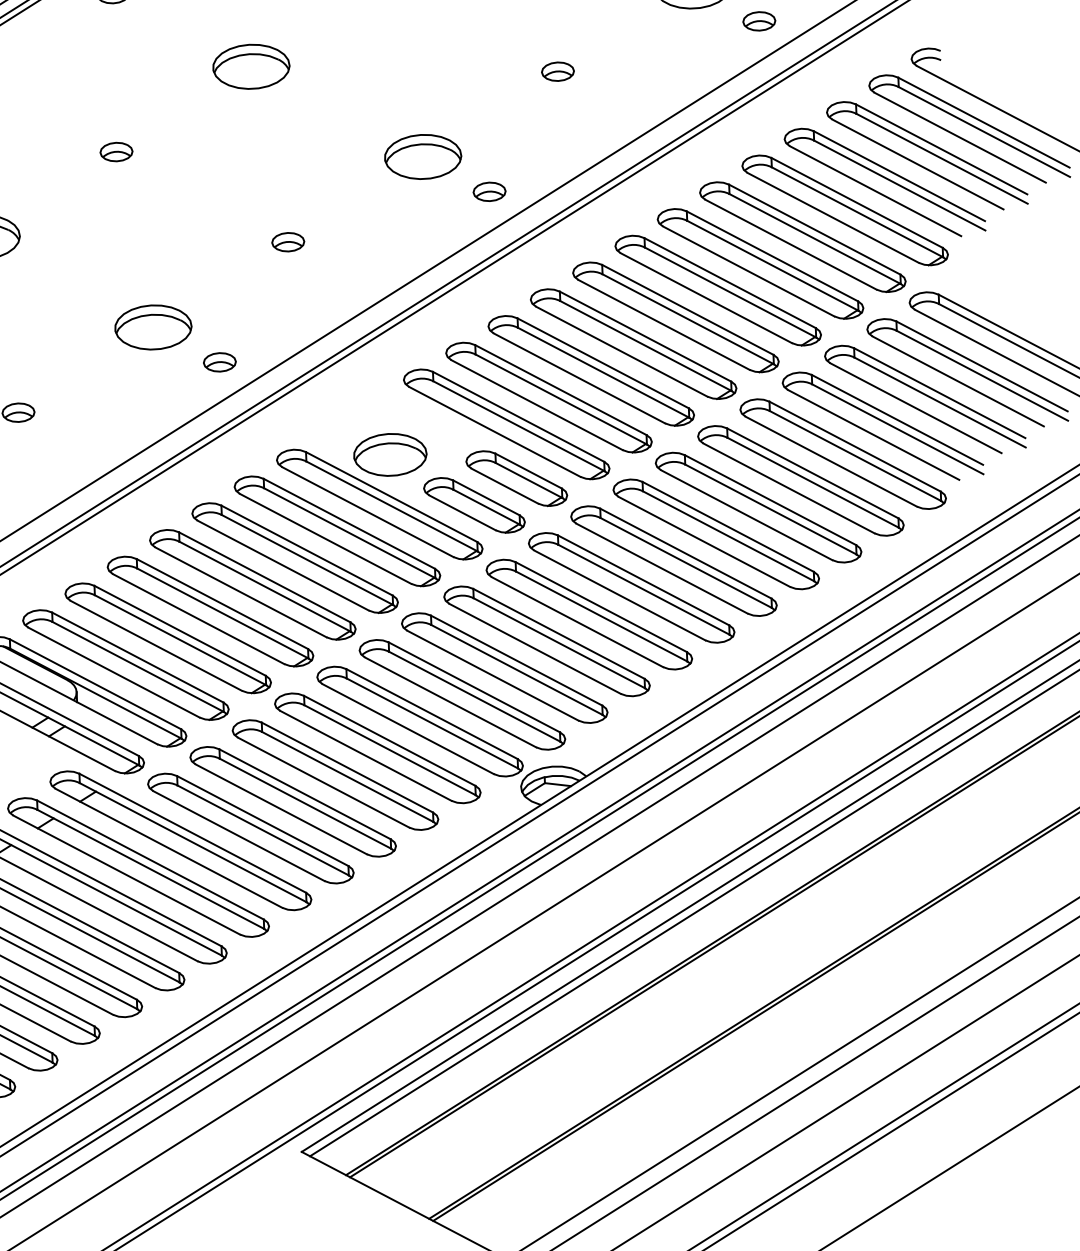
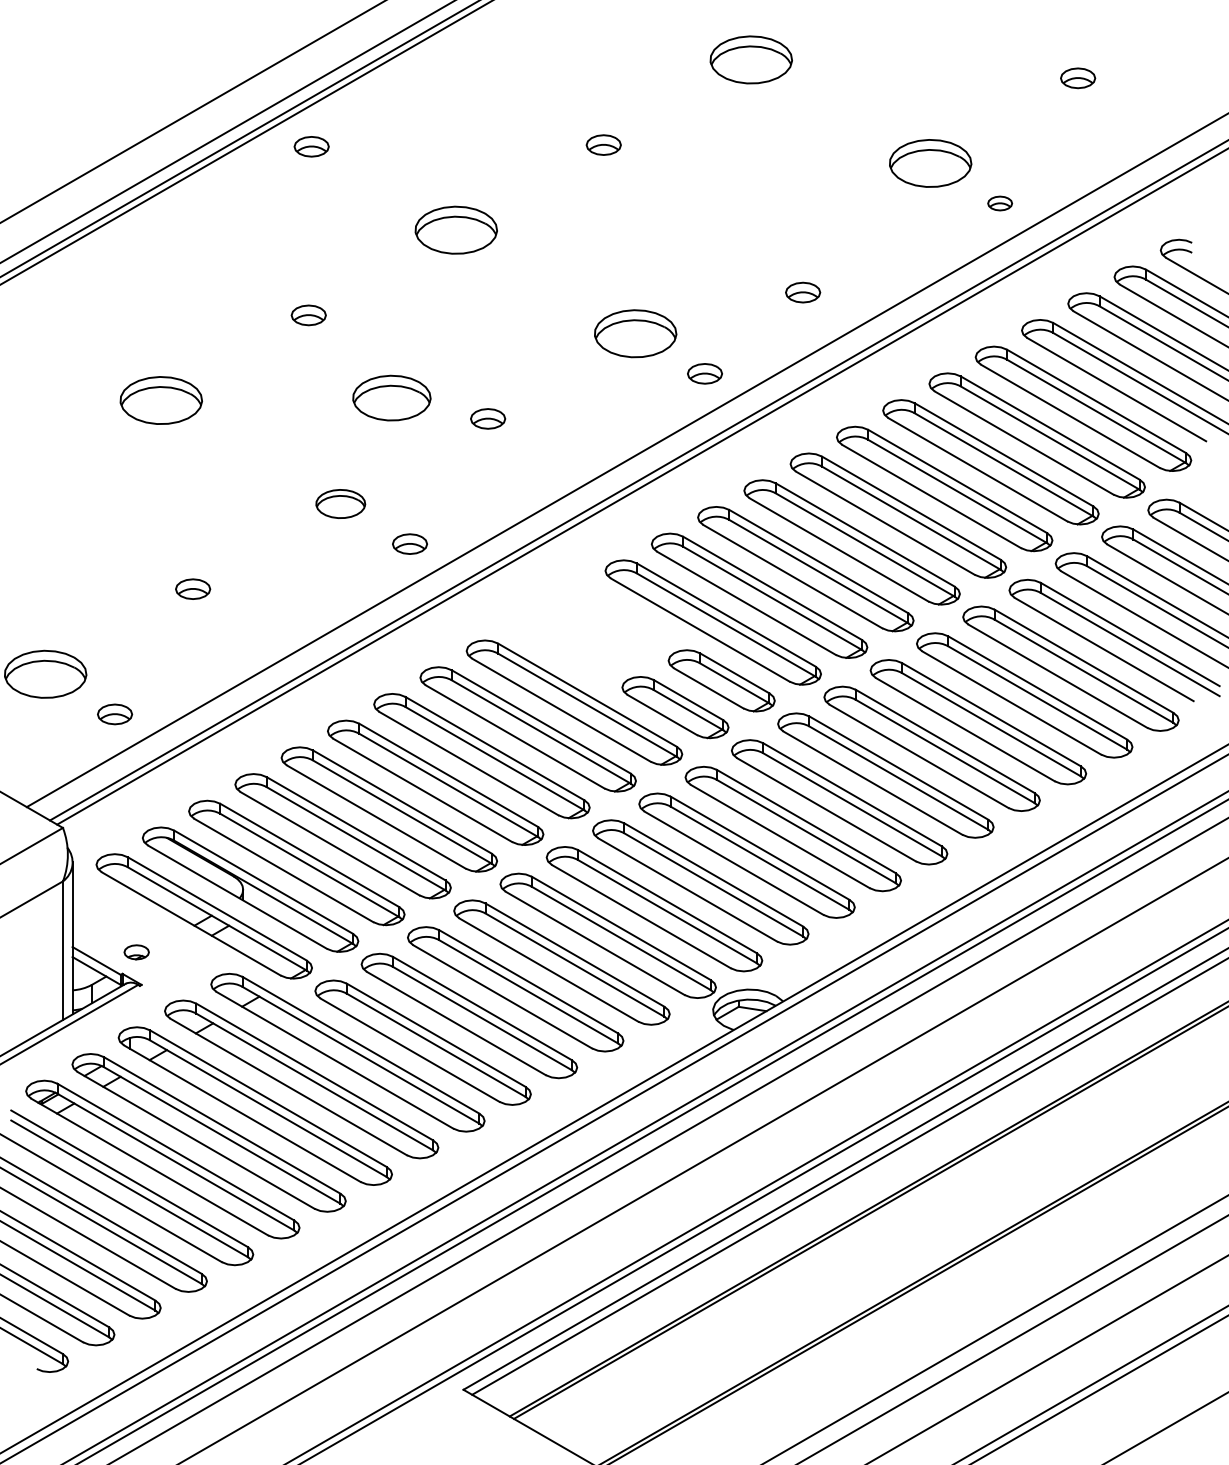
part: (759, 21) -> (1000, 203), size x0.7
part: (558, 71) -> (803, 292), moved
part: (153, 326) -> (340, 503), size x0.6
part: (389, 454) -> (391, 397), moved

